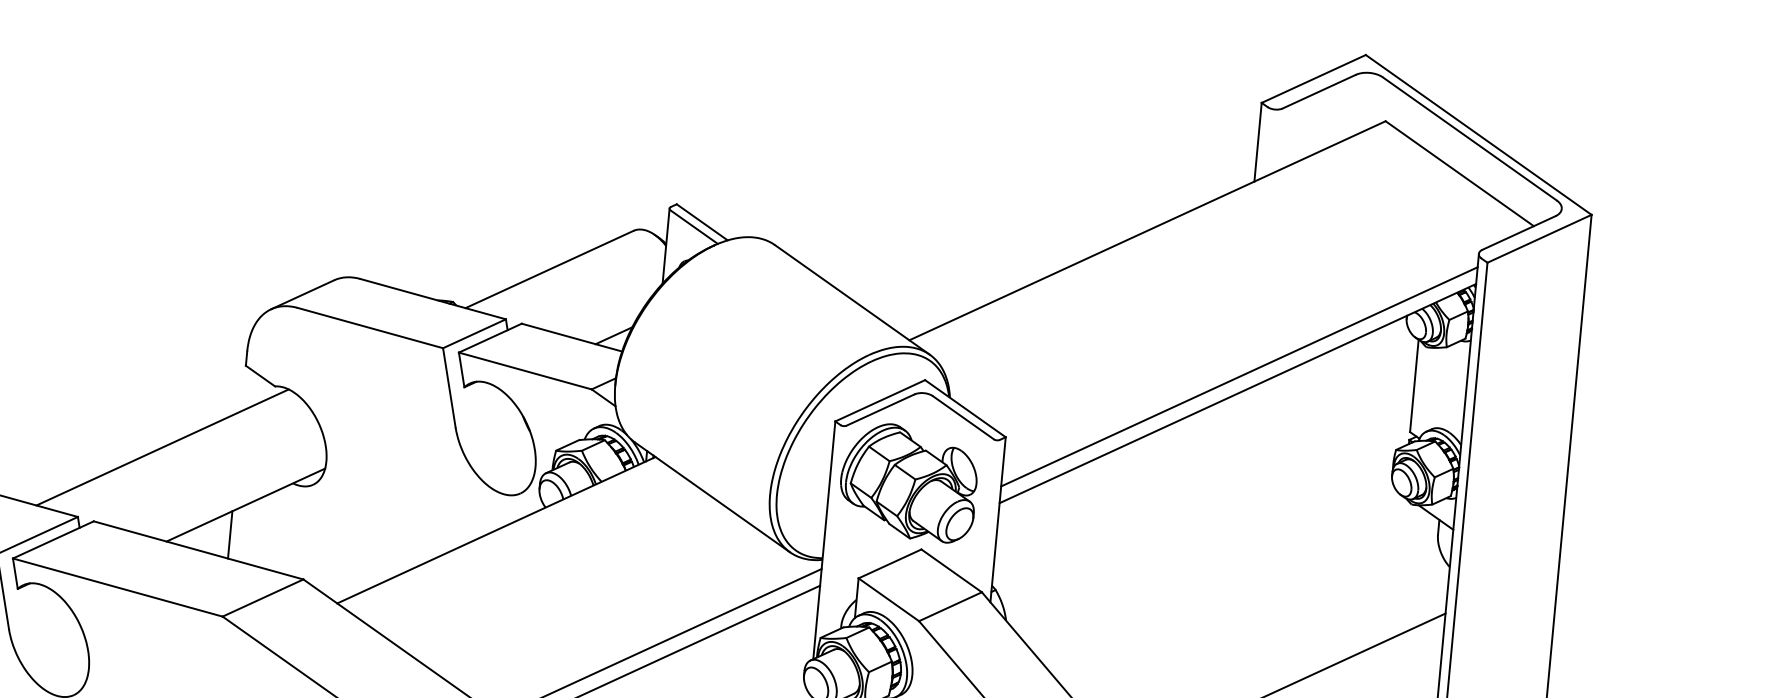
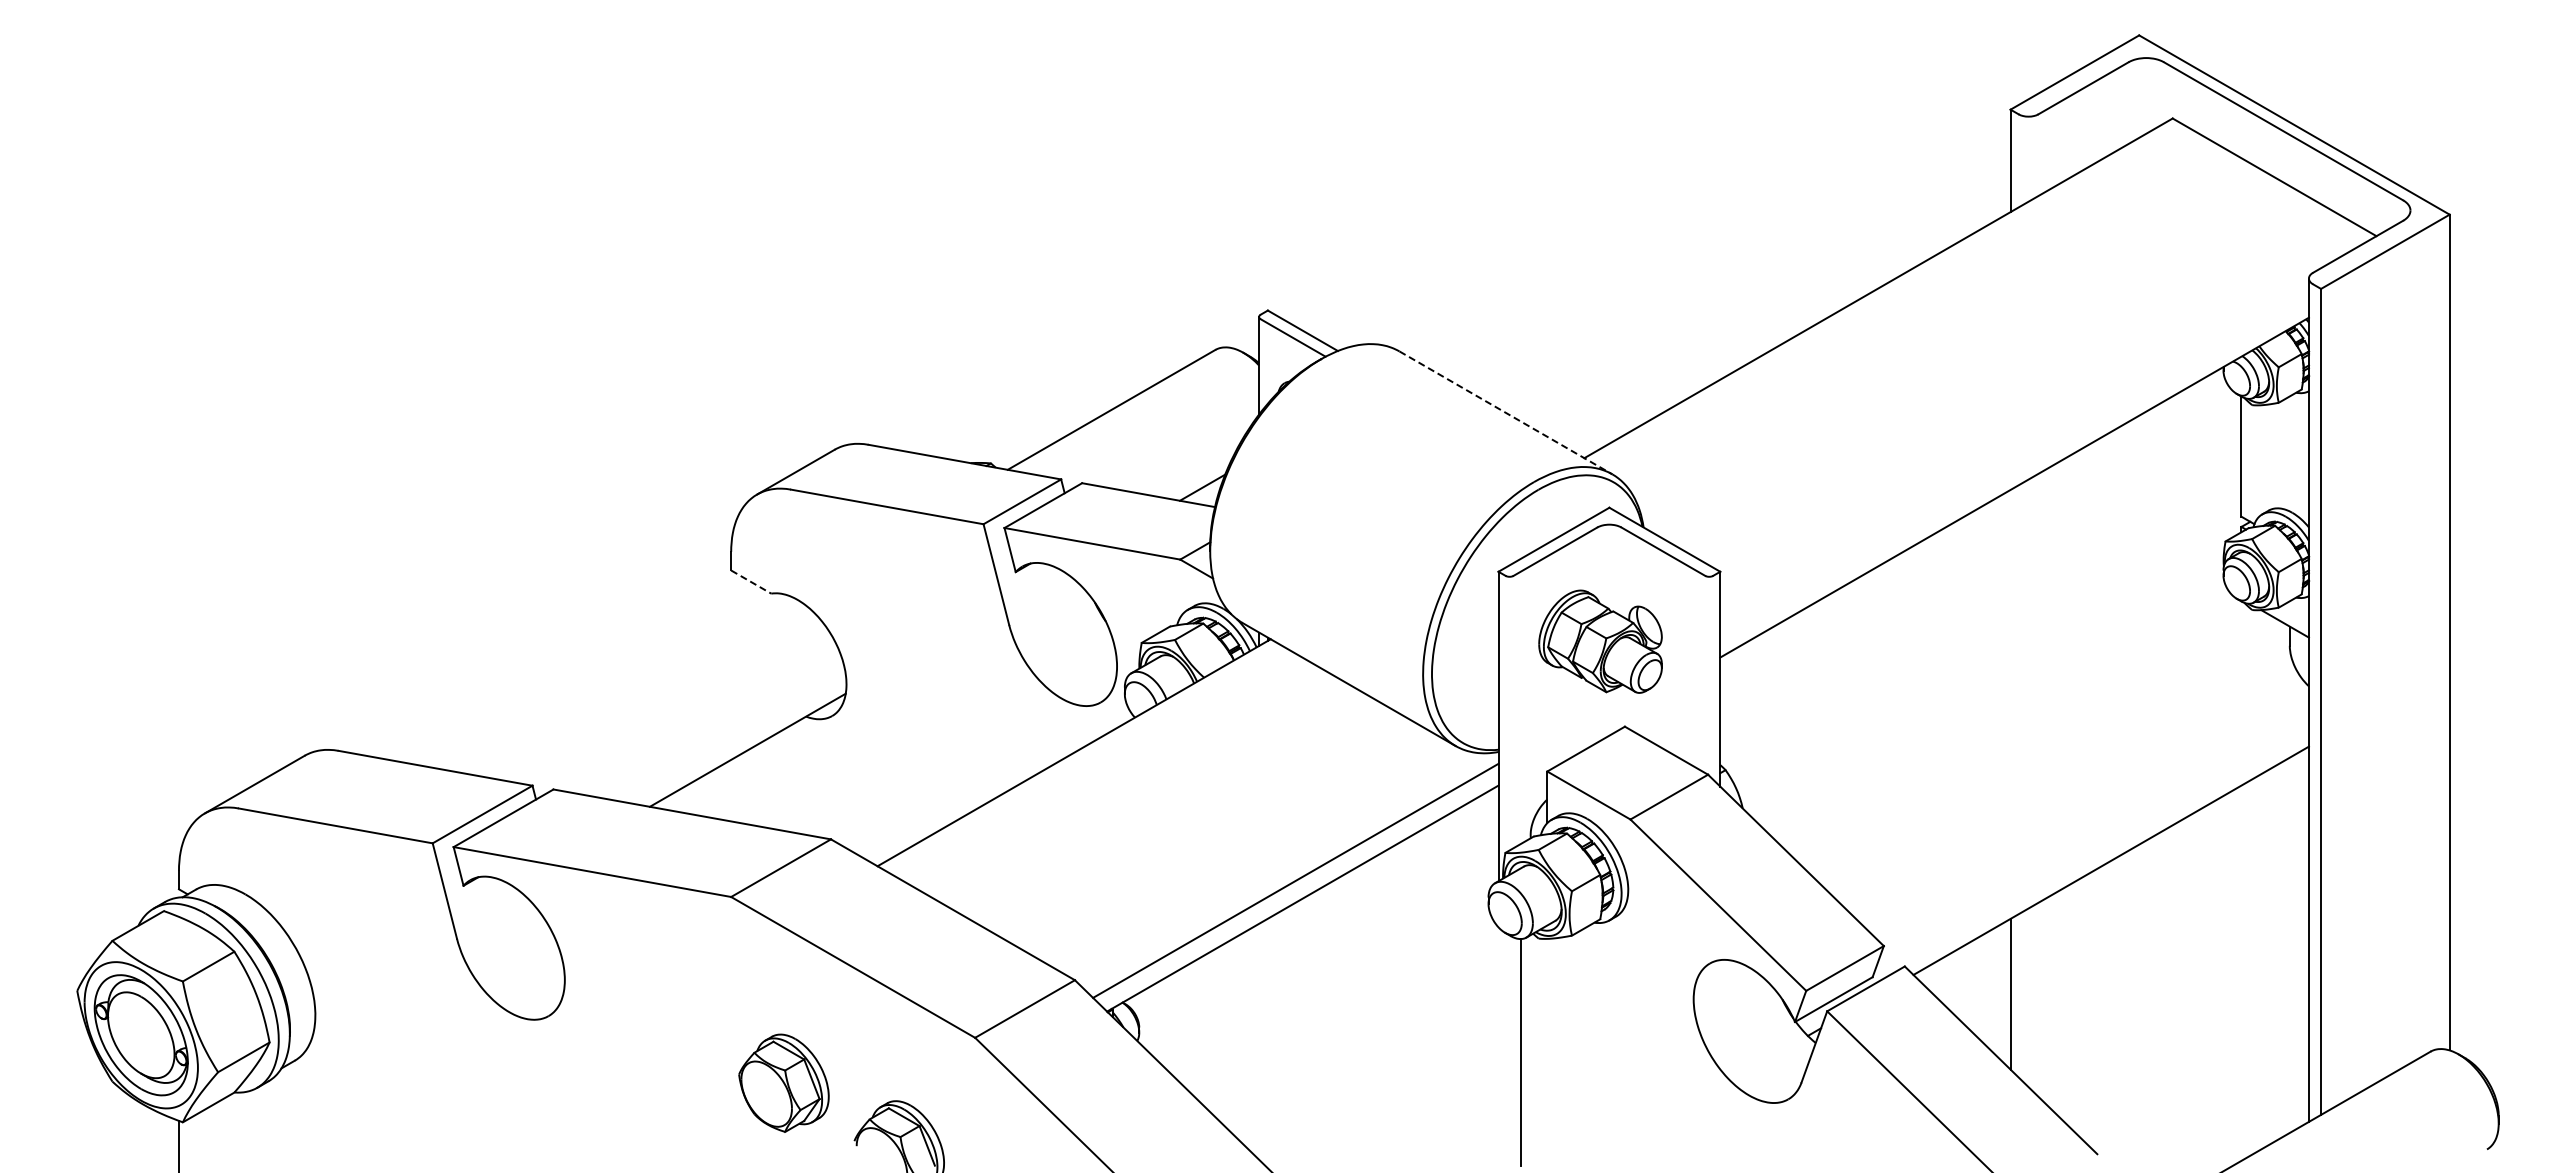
line: (852, 299) -> (1505, 412), solid -> dashed
line: (260, 376) -> (751, 582), solid -> dashed
line: (1239, 376) -> (2014, 465), removed
line: (162, 447) -> (633, 685), removed
part: (908, 482) -> (1600, 641), size x0.7
line: (230, 534) -> (731, 790), removed

